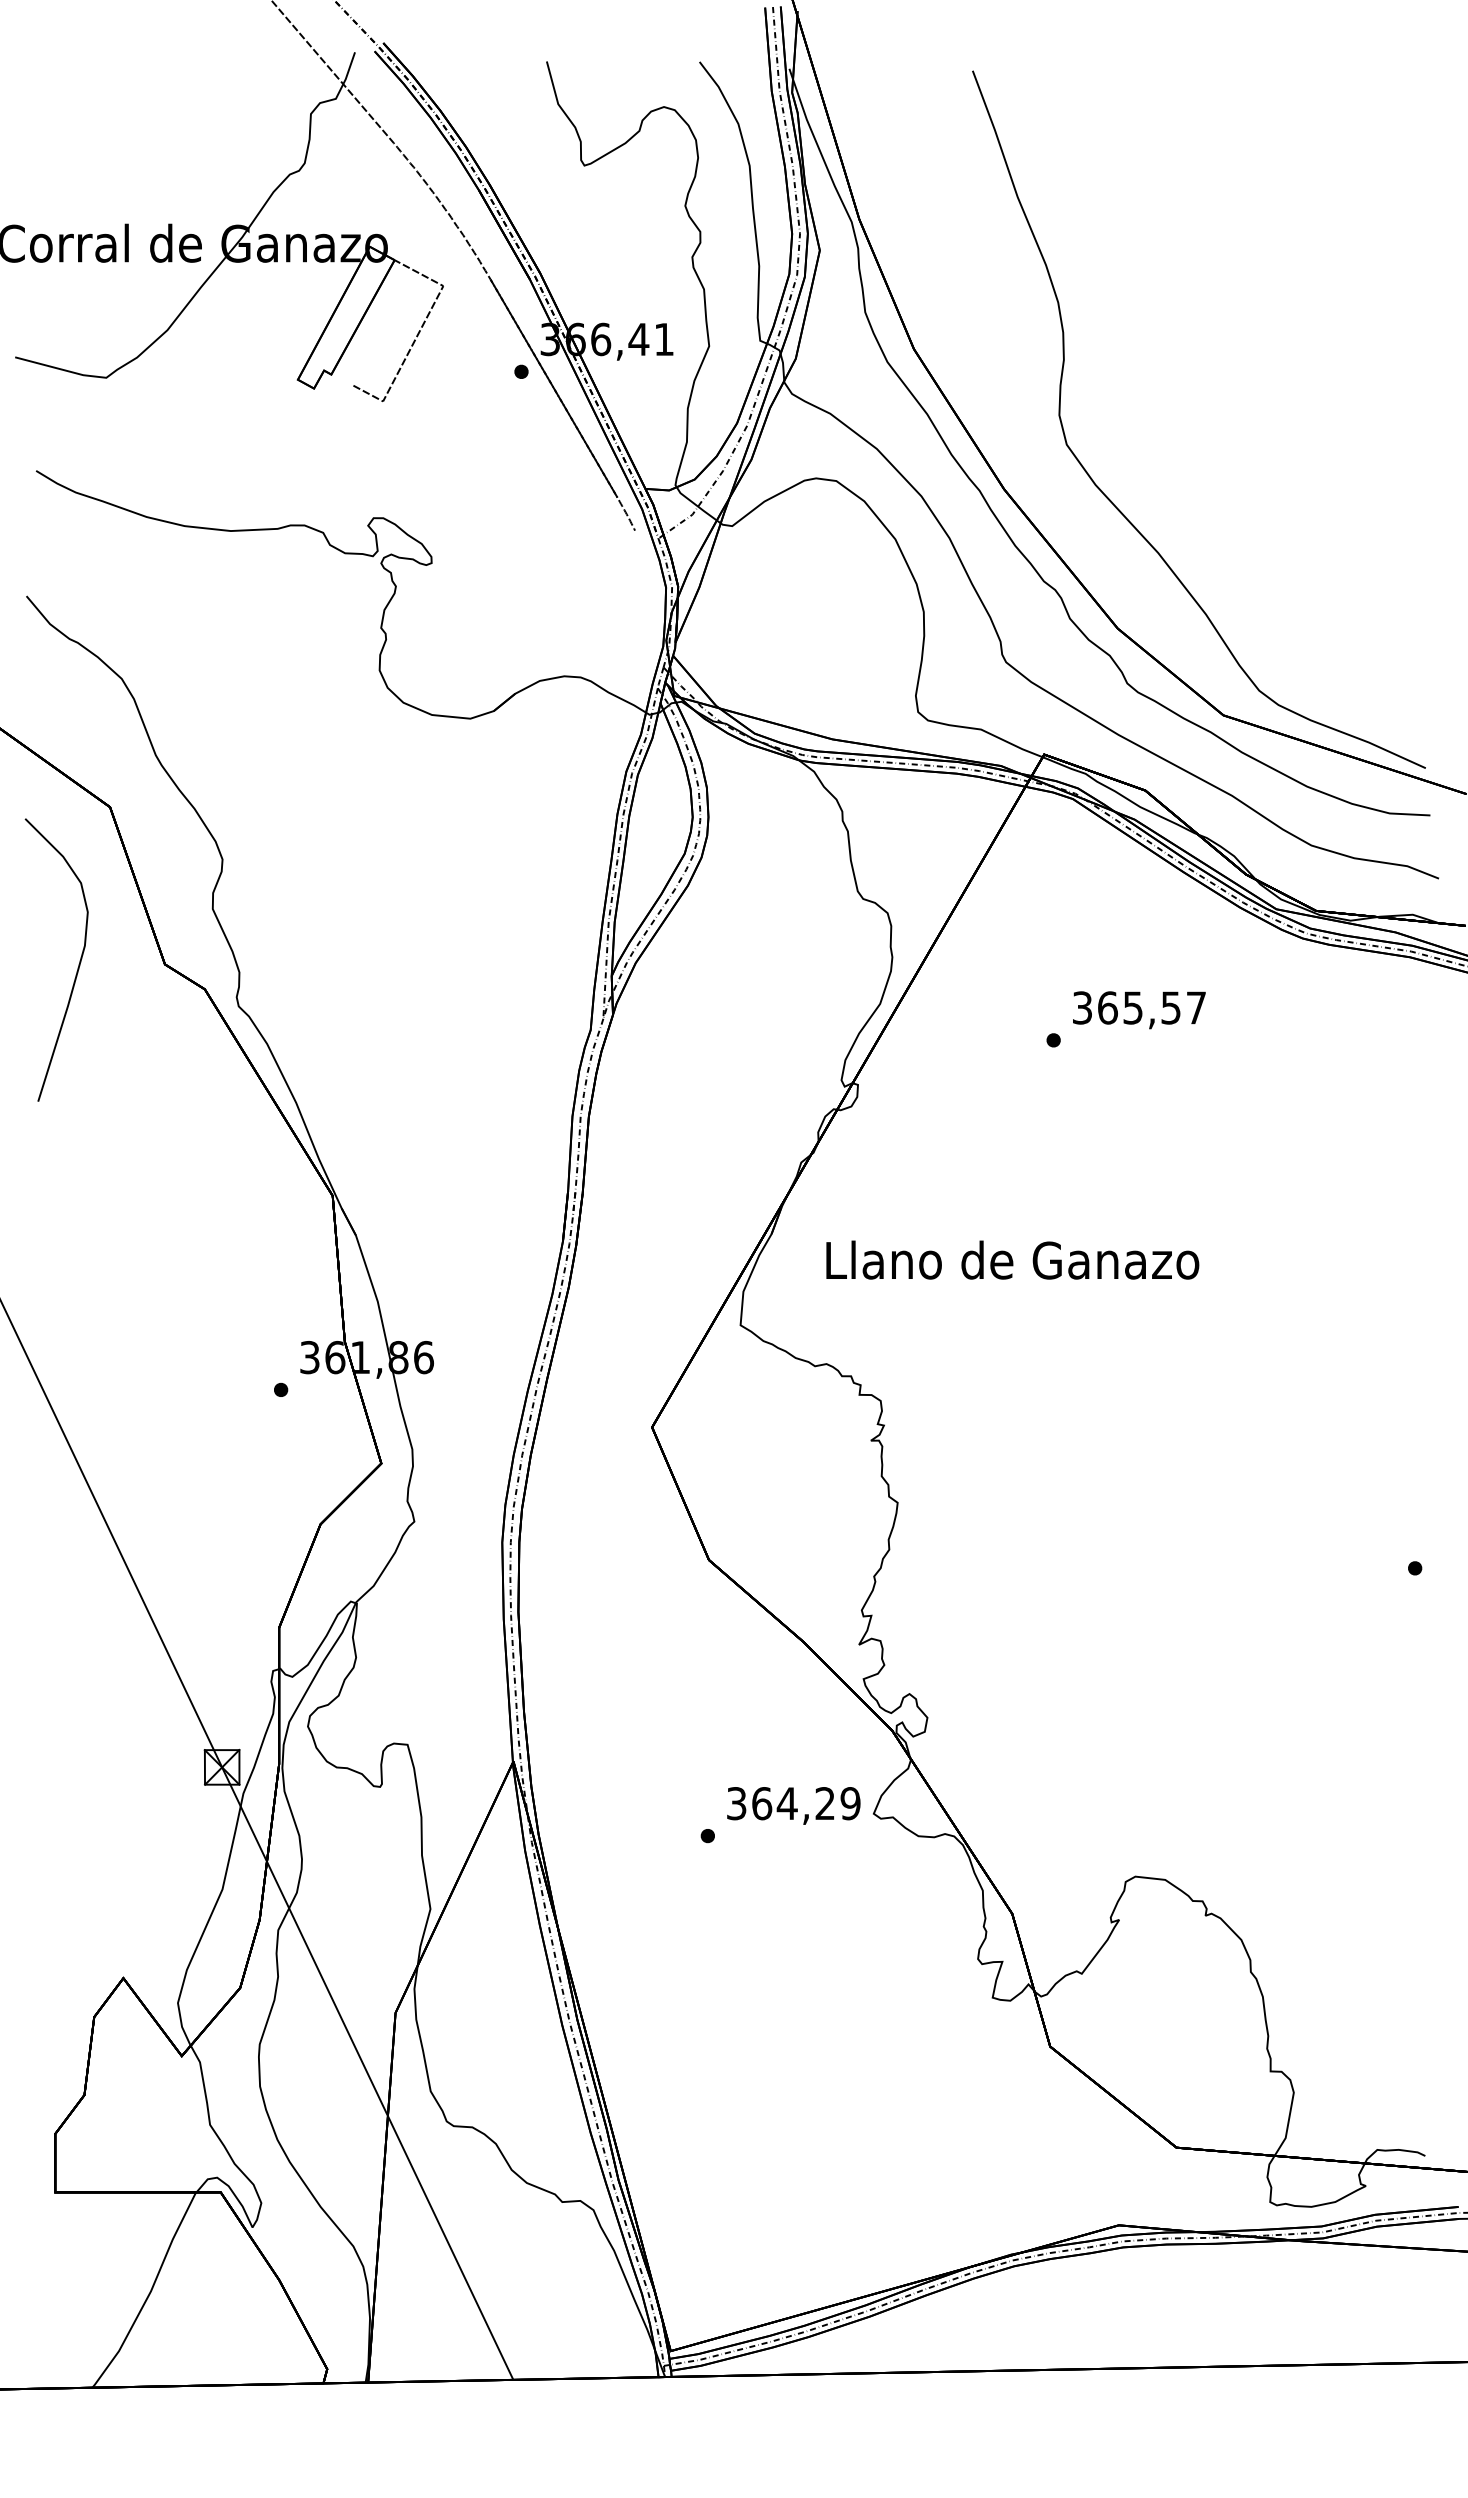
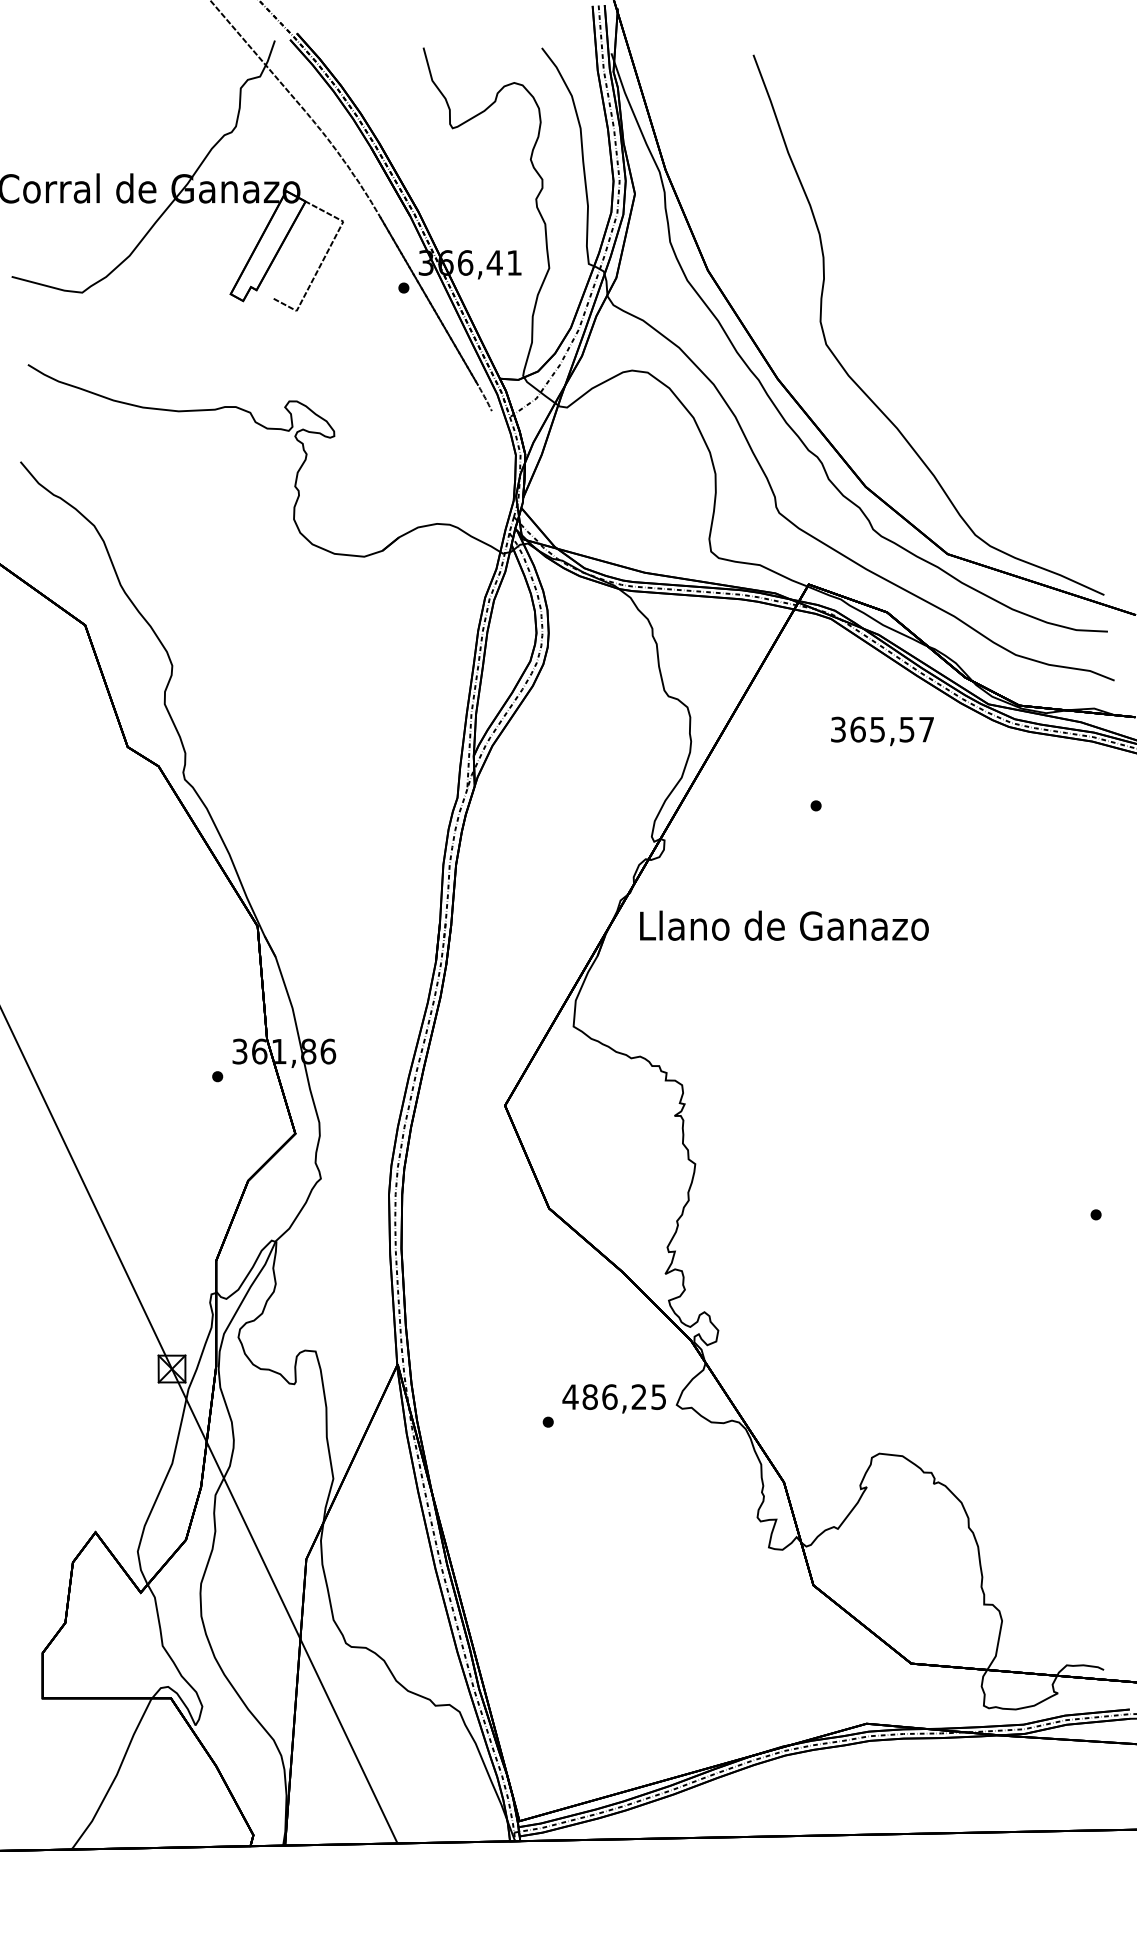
curve: (77, 967) -> (59, 749), removed
text: (1139, 1010) -> (882, 731), moved
text: (1012, 1259) -> (784, 925), moved
text: (793, 1803) -> (614, 1397), 364,29 -> 486,25

